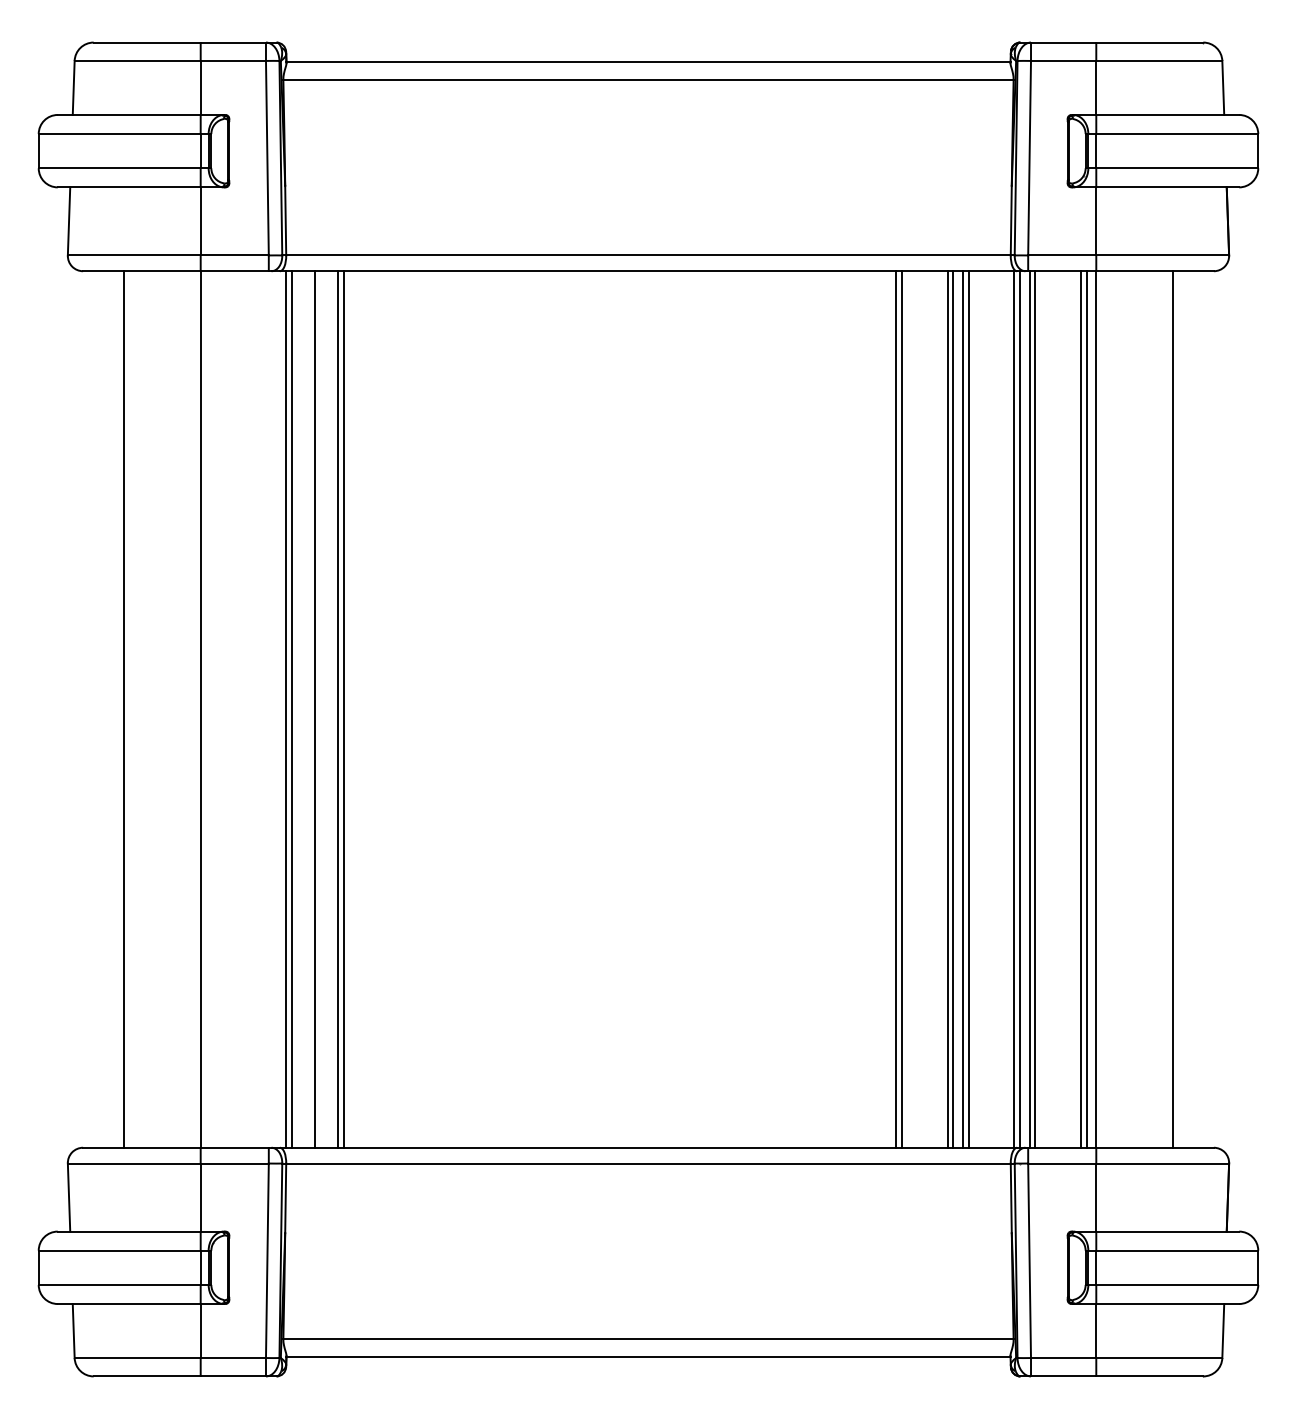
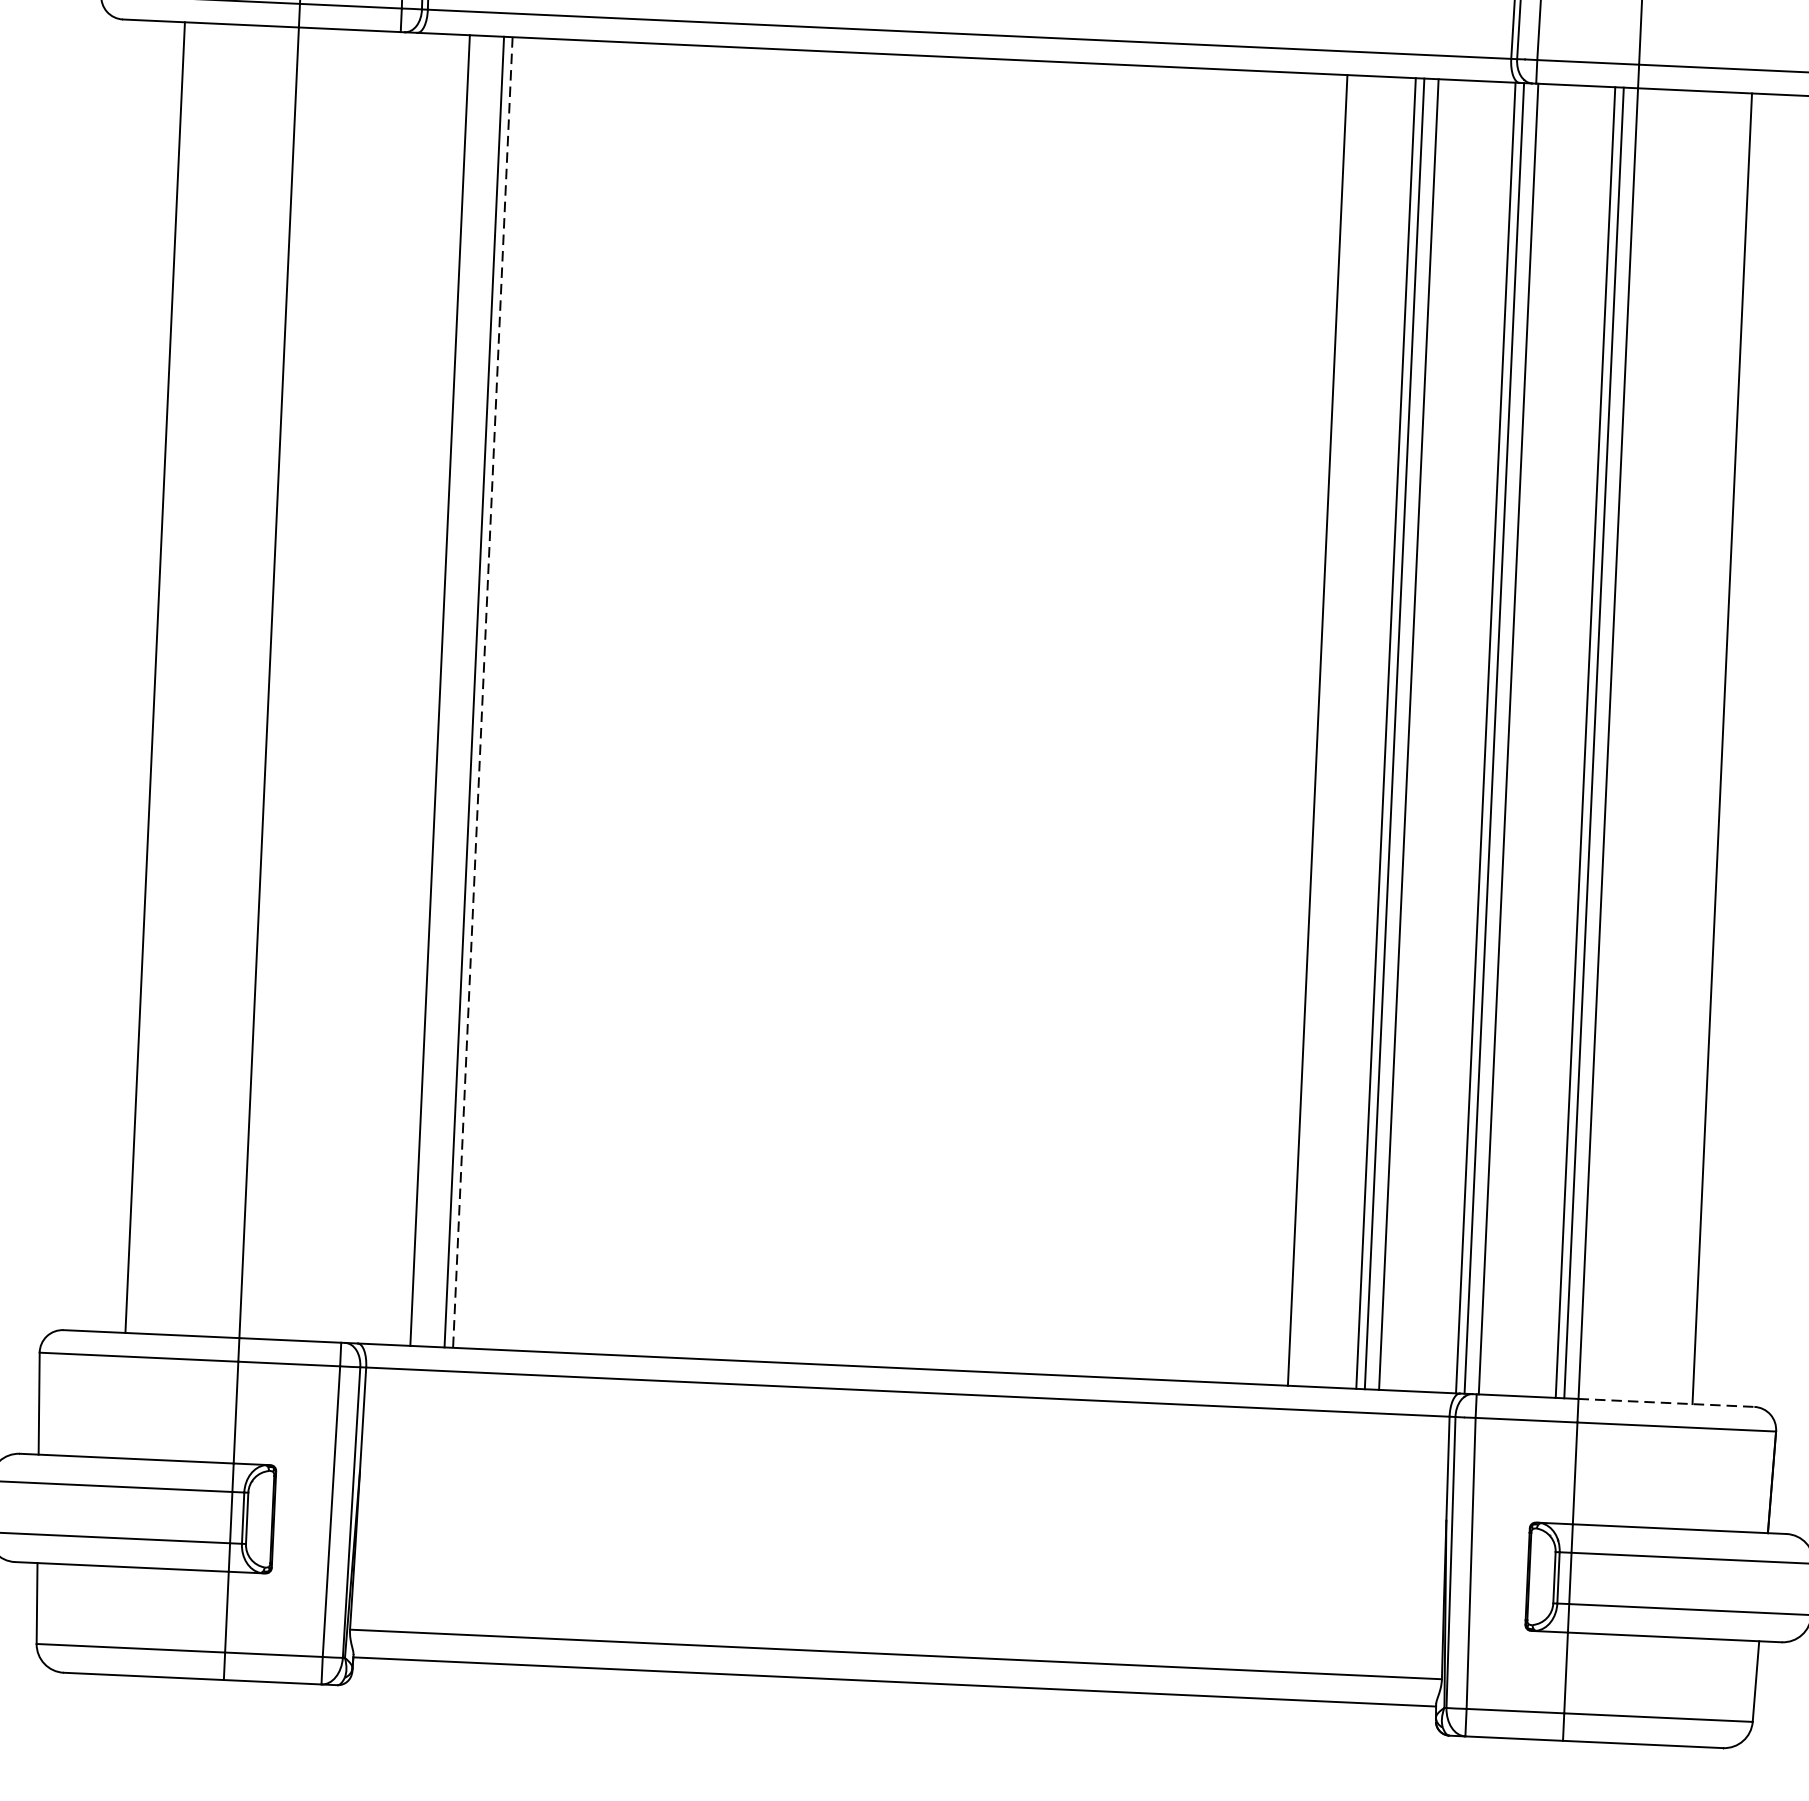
line: (286, 709) -> (397, 688), removed
line: (292, 709) -> (406, 689), removed
line: (343, 709) -> (482, 692), solid -> dashed
line: (896, 709) -> (1309, 730), removed
line: (968, 709) -> (1417, 734), removed
line: (1035, 709) -> (1517, 739), removed
line: (1155, 1147) -> (1667, 1402), solid -> dashed

